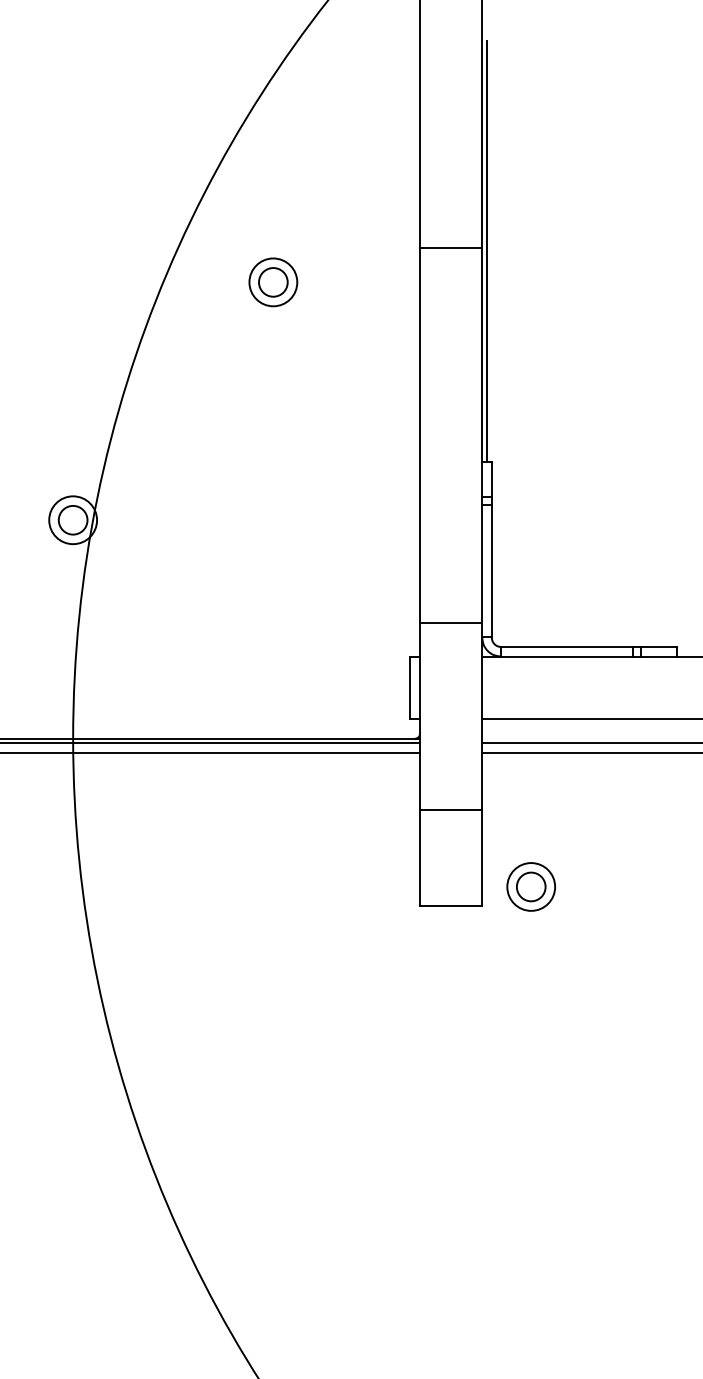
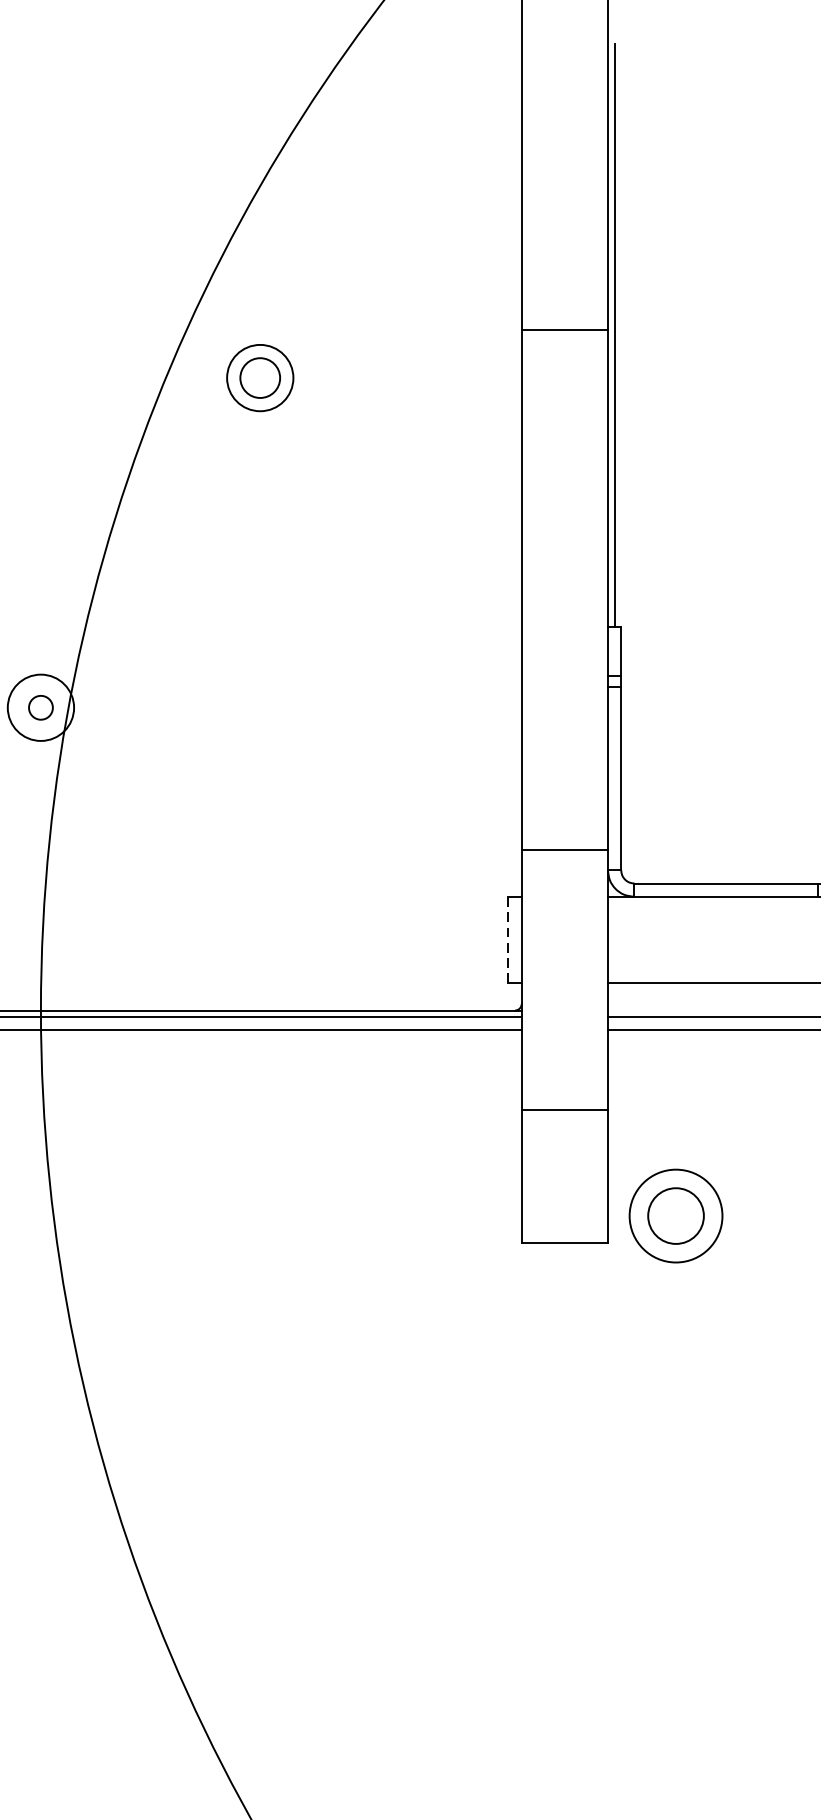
part: (273, 282) -> (260, 378), moved
circle: (72, 519) -> (40, 706), size x0.6
line: (410, 687) -> (508, 939), solid -> dashed
part: (530, 886) -> (674, 1215), size x1.4

